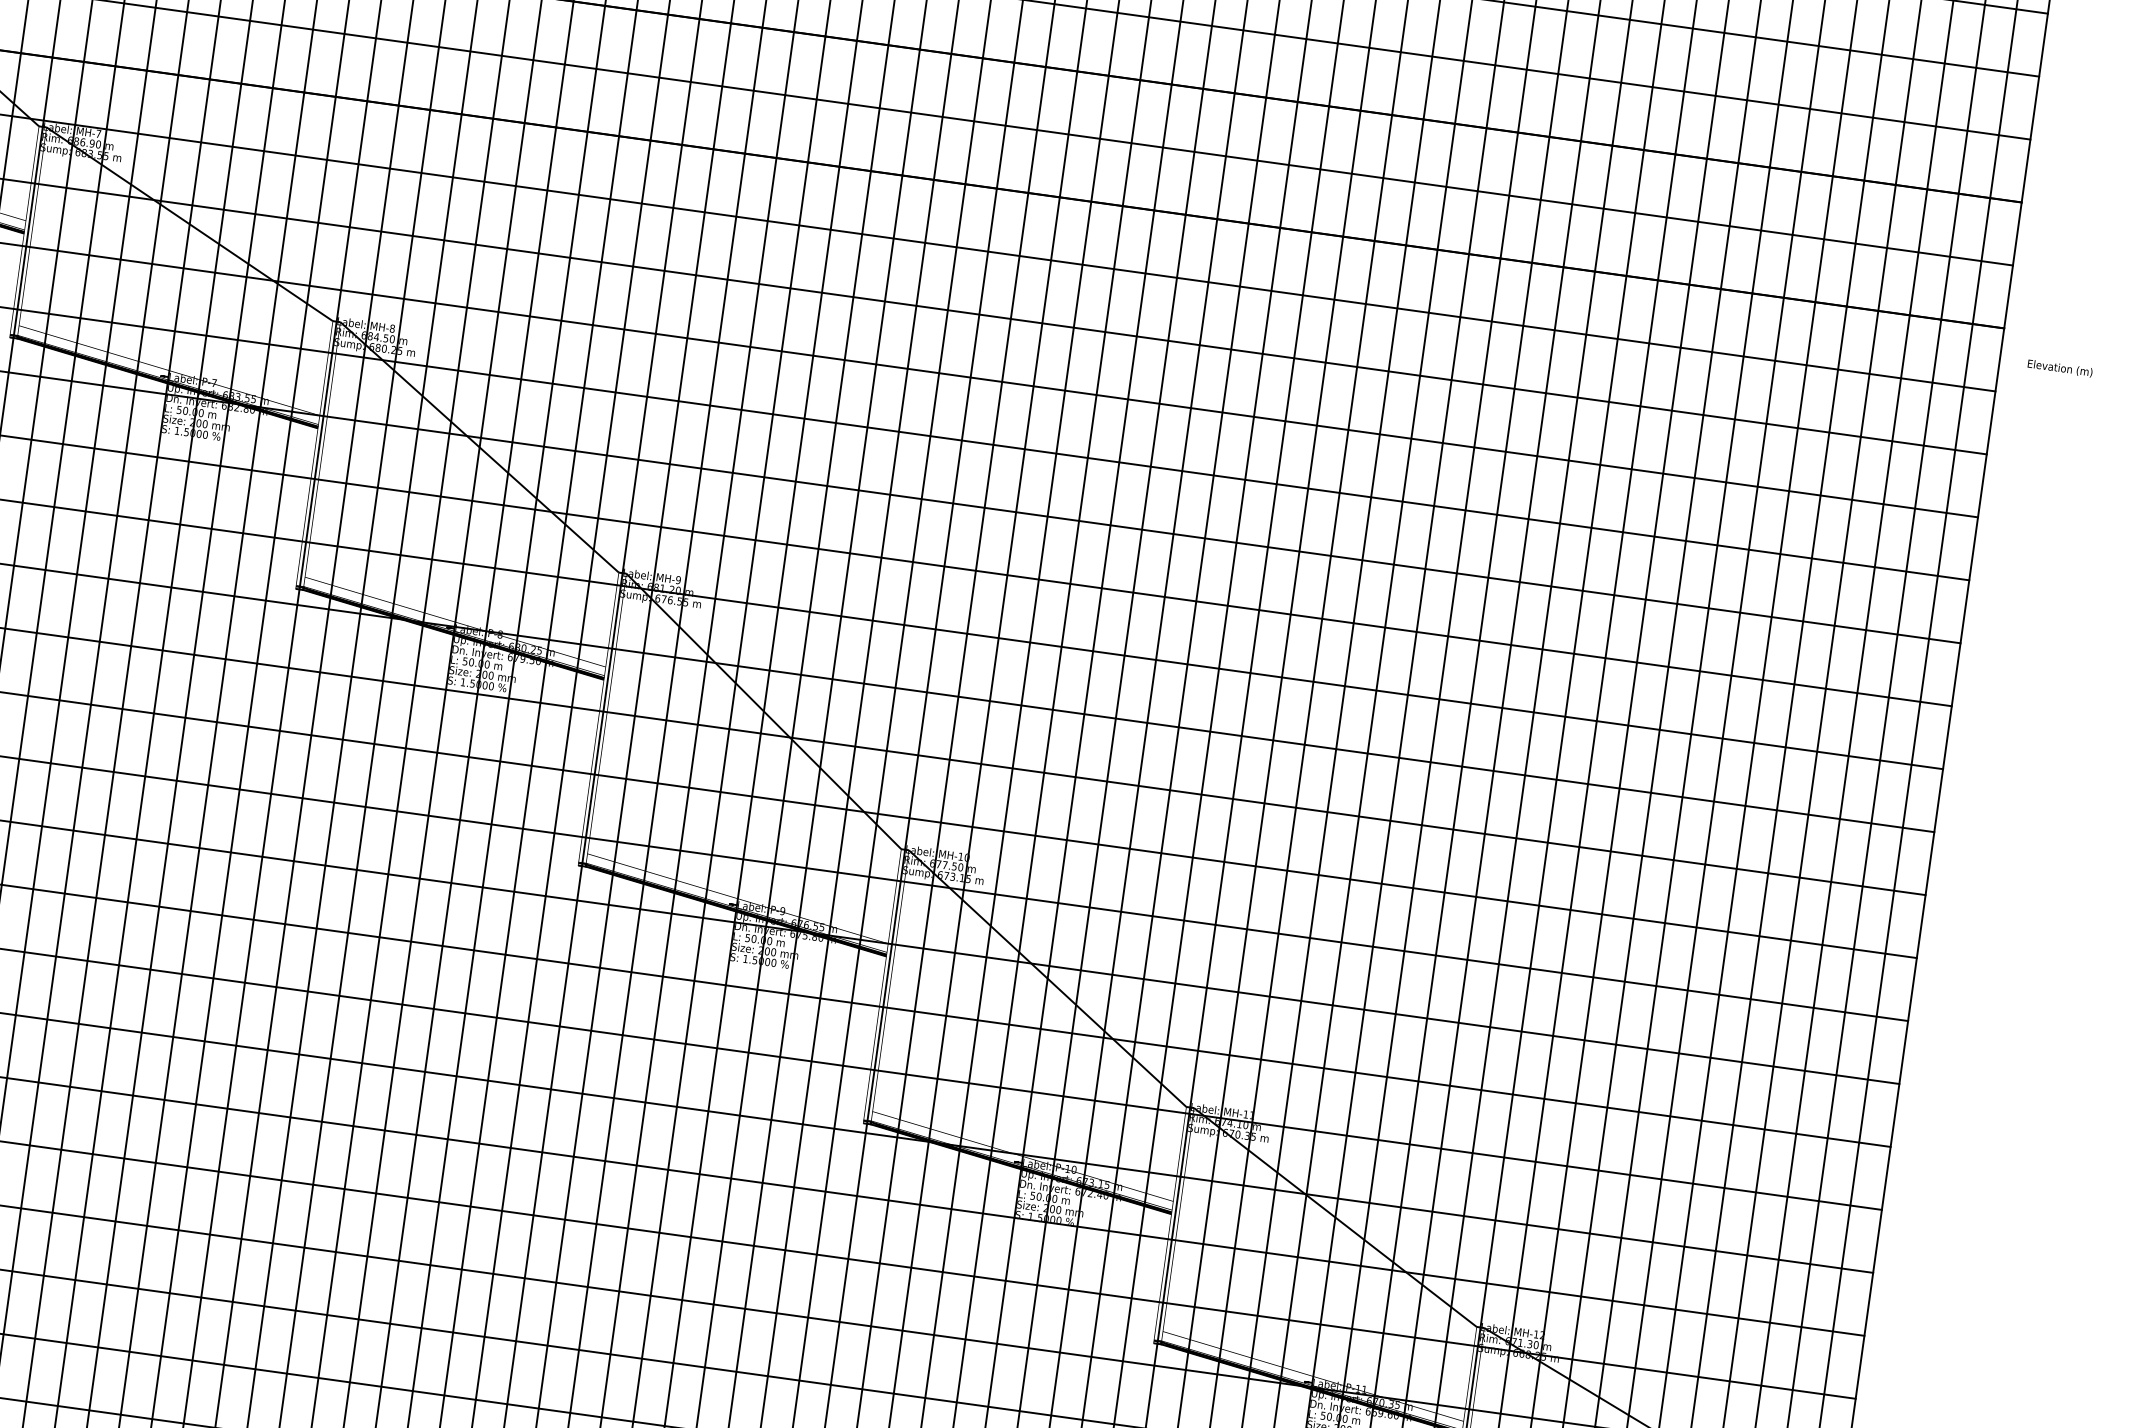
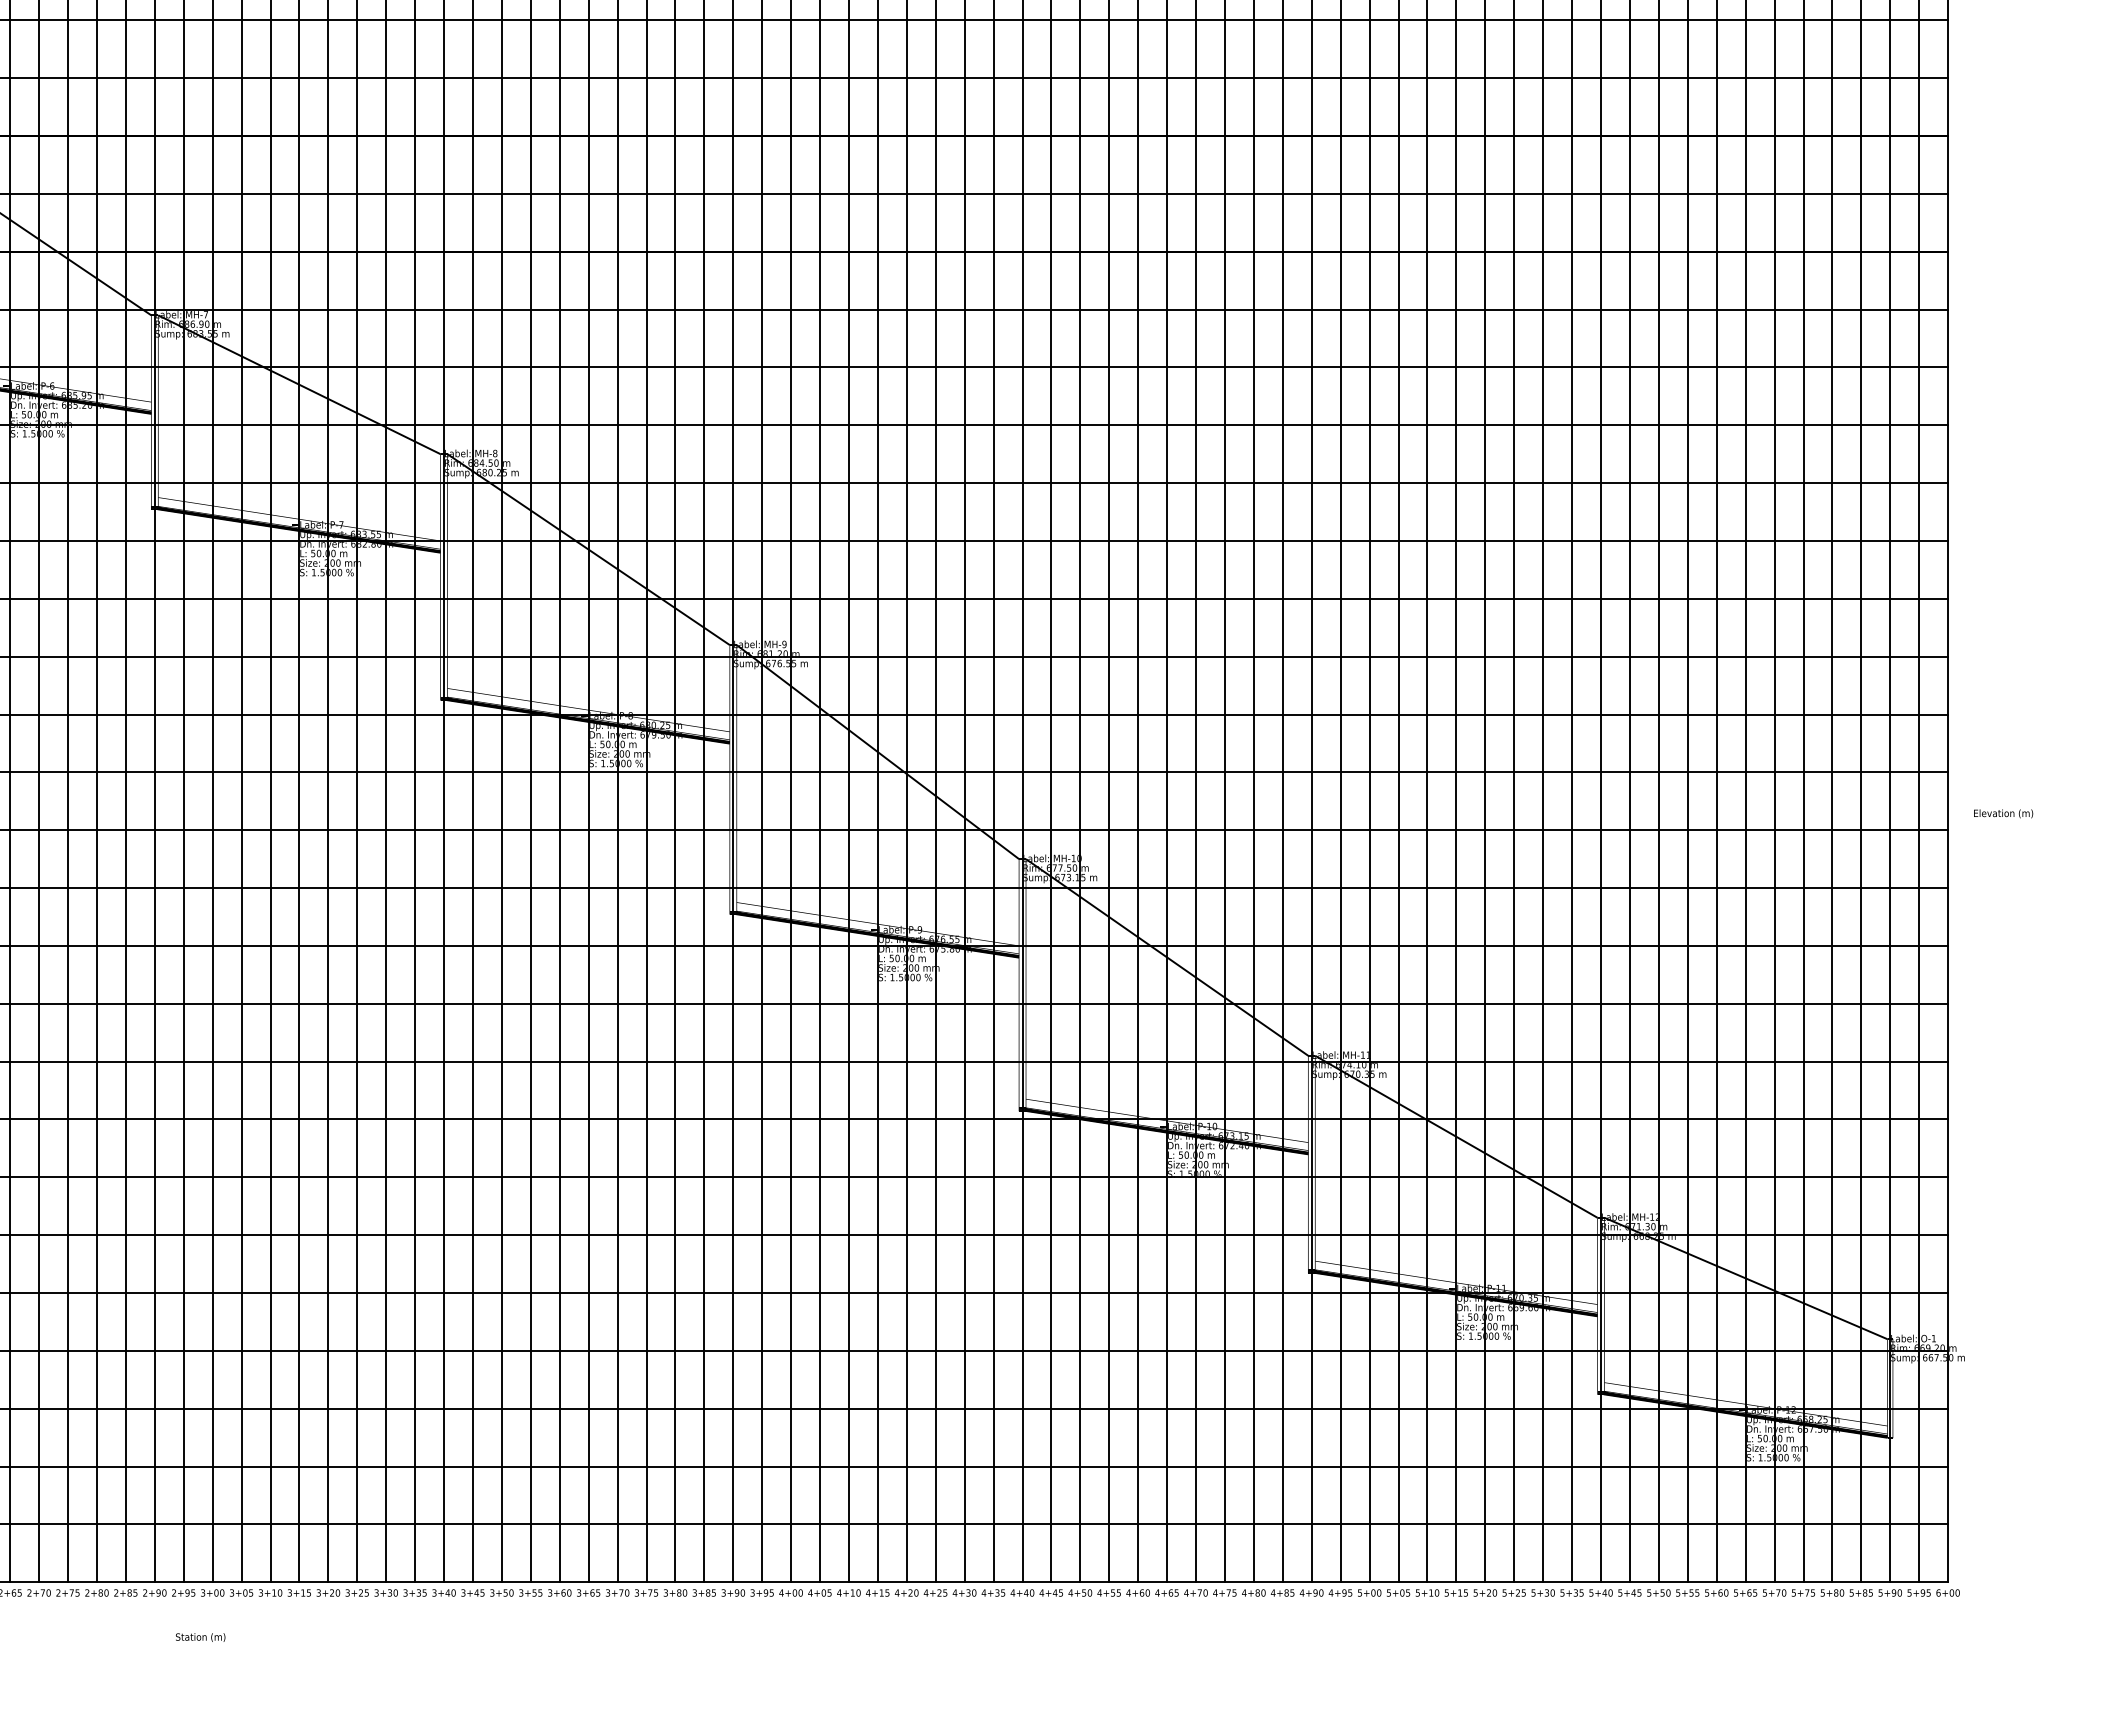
text: (2060, 368) -> (2003, 813), moved

